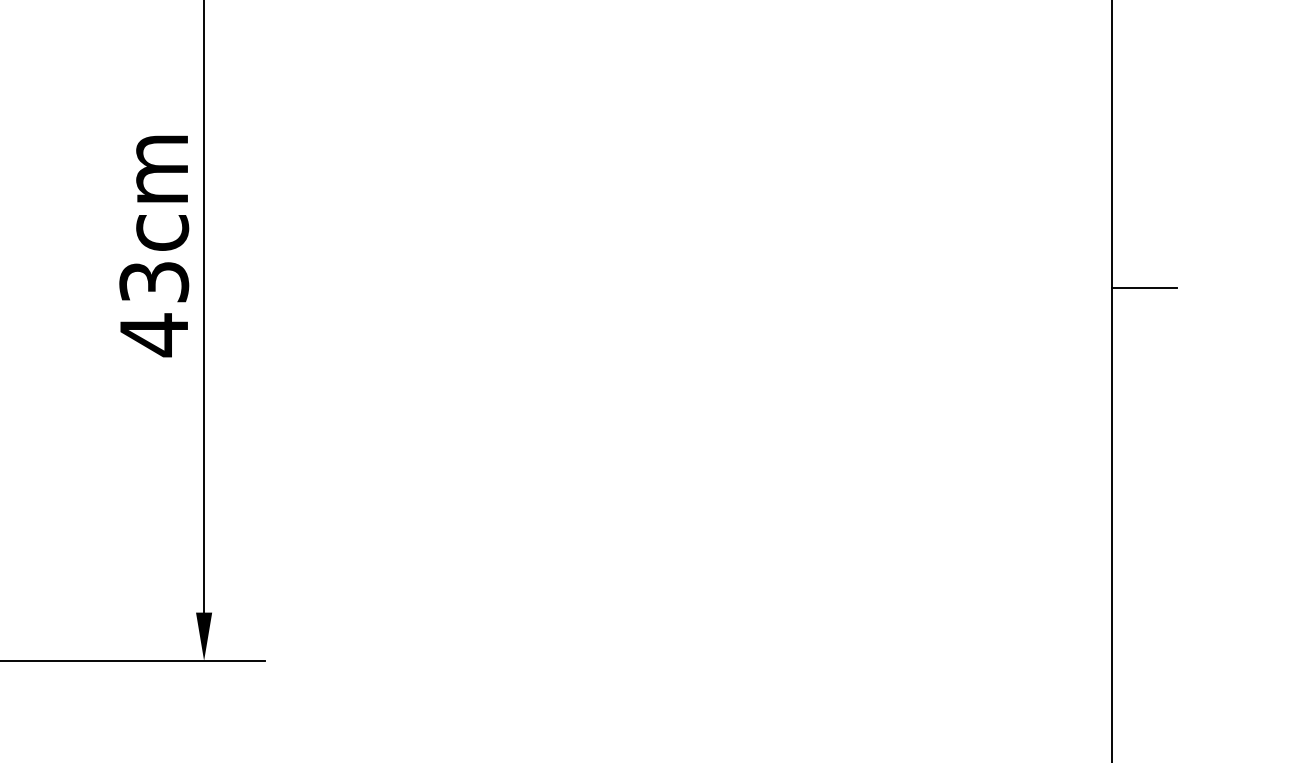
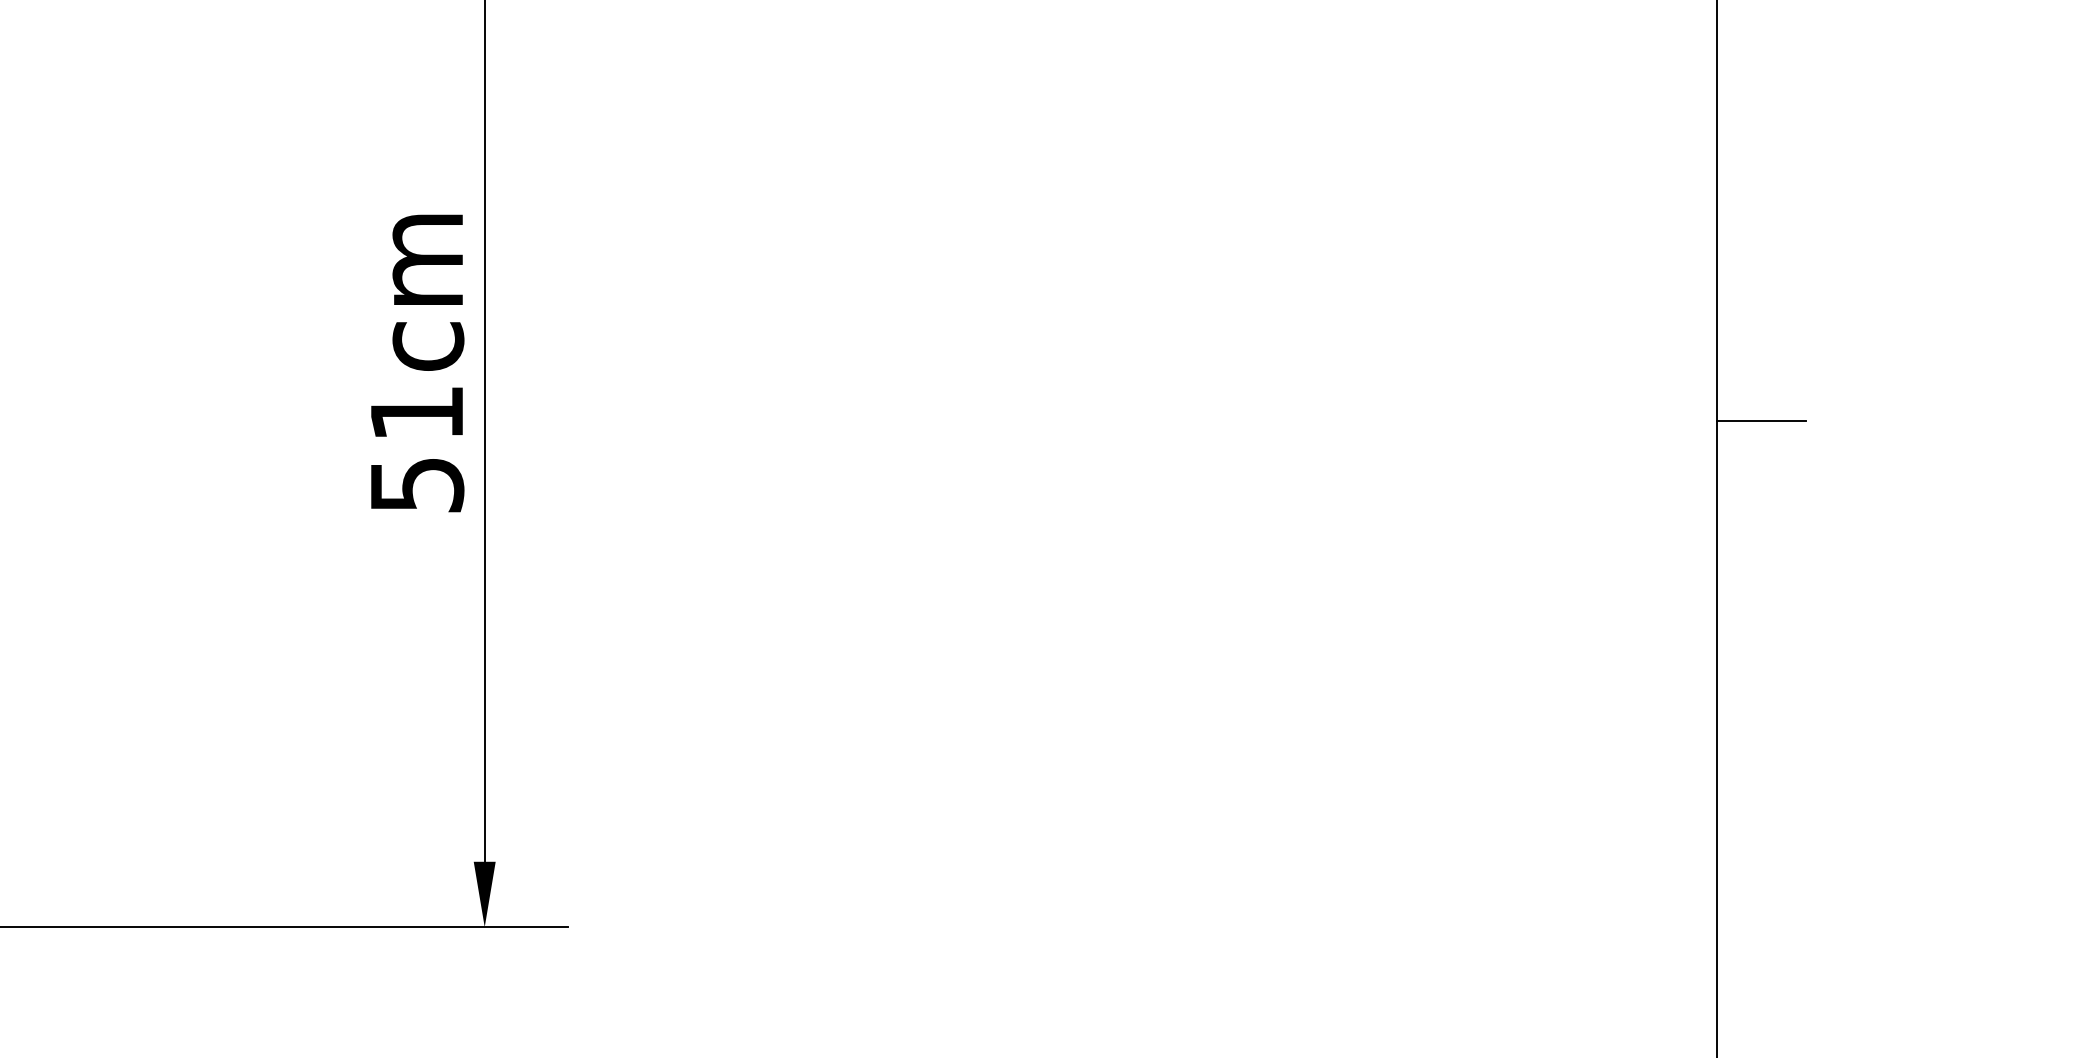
text: (153, 309) -> (416, 450), 43cm -> 51cm

